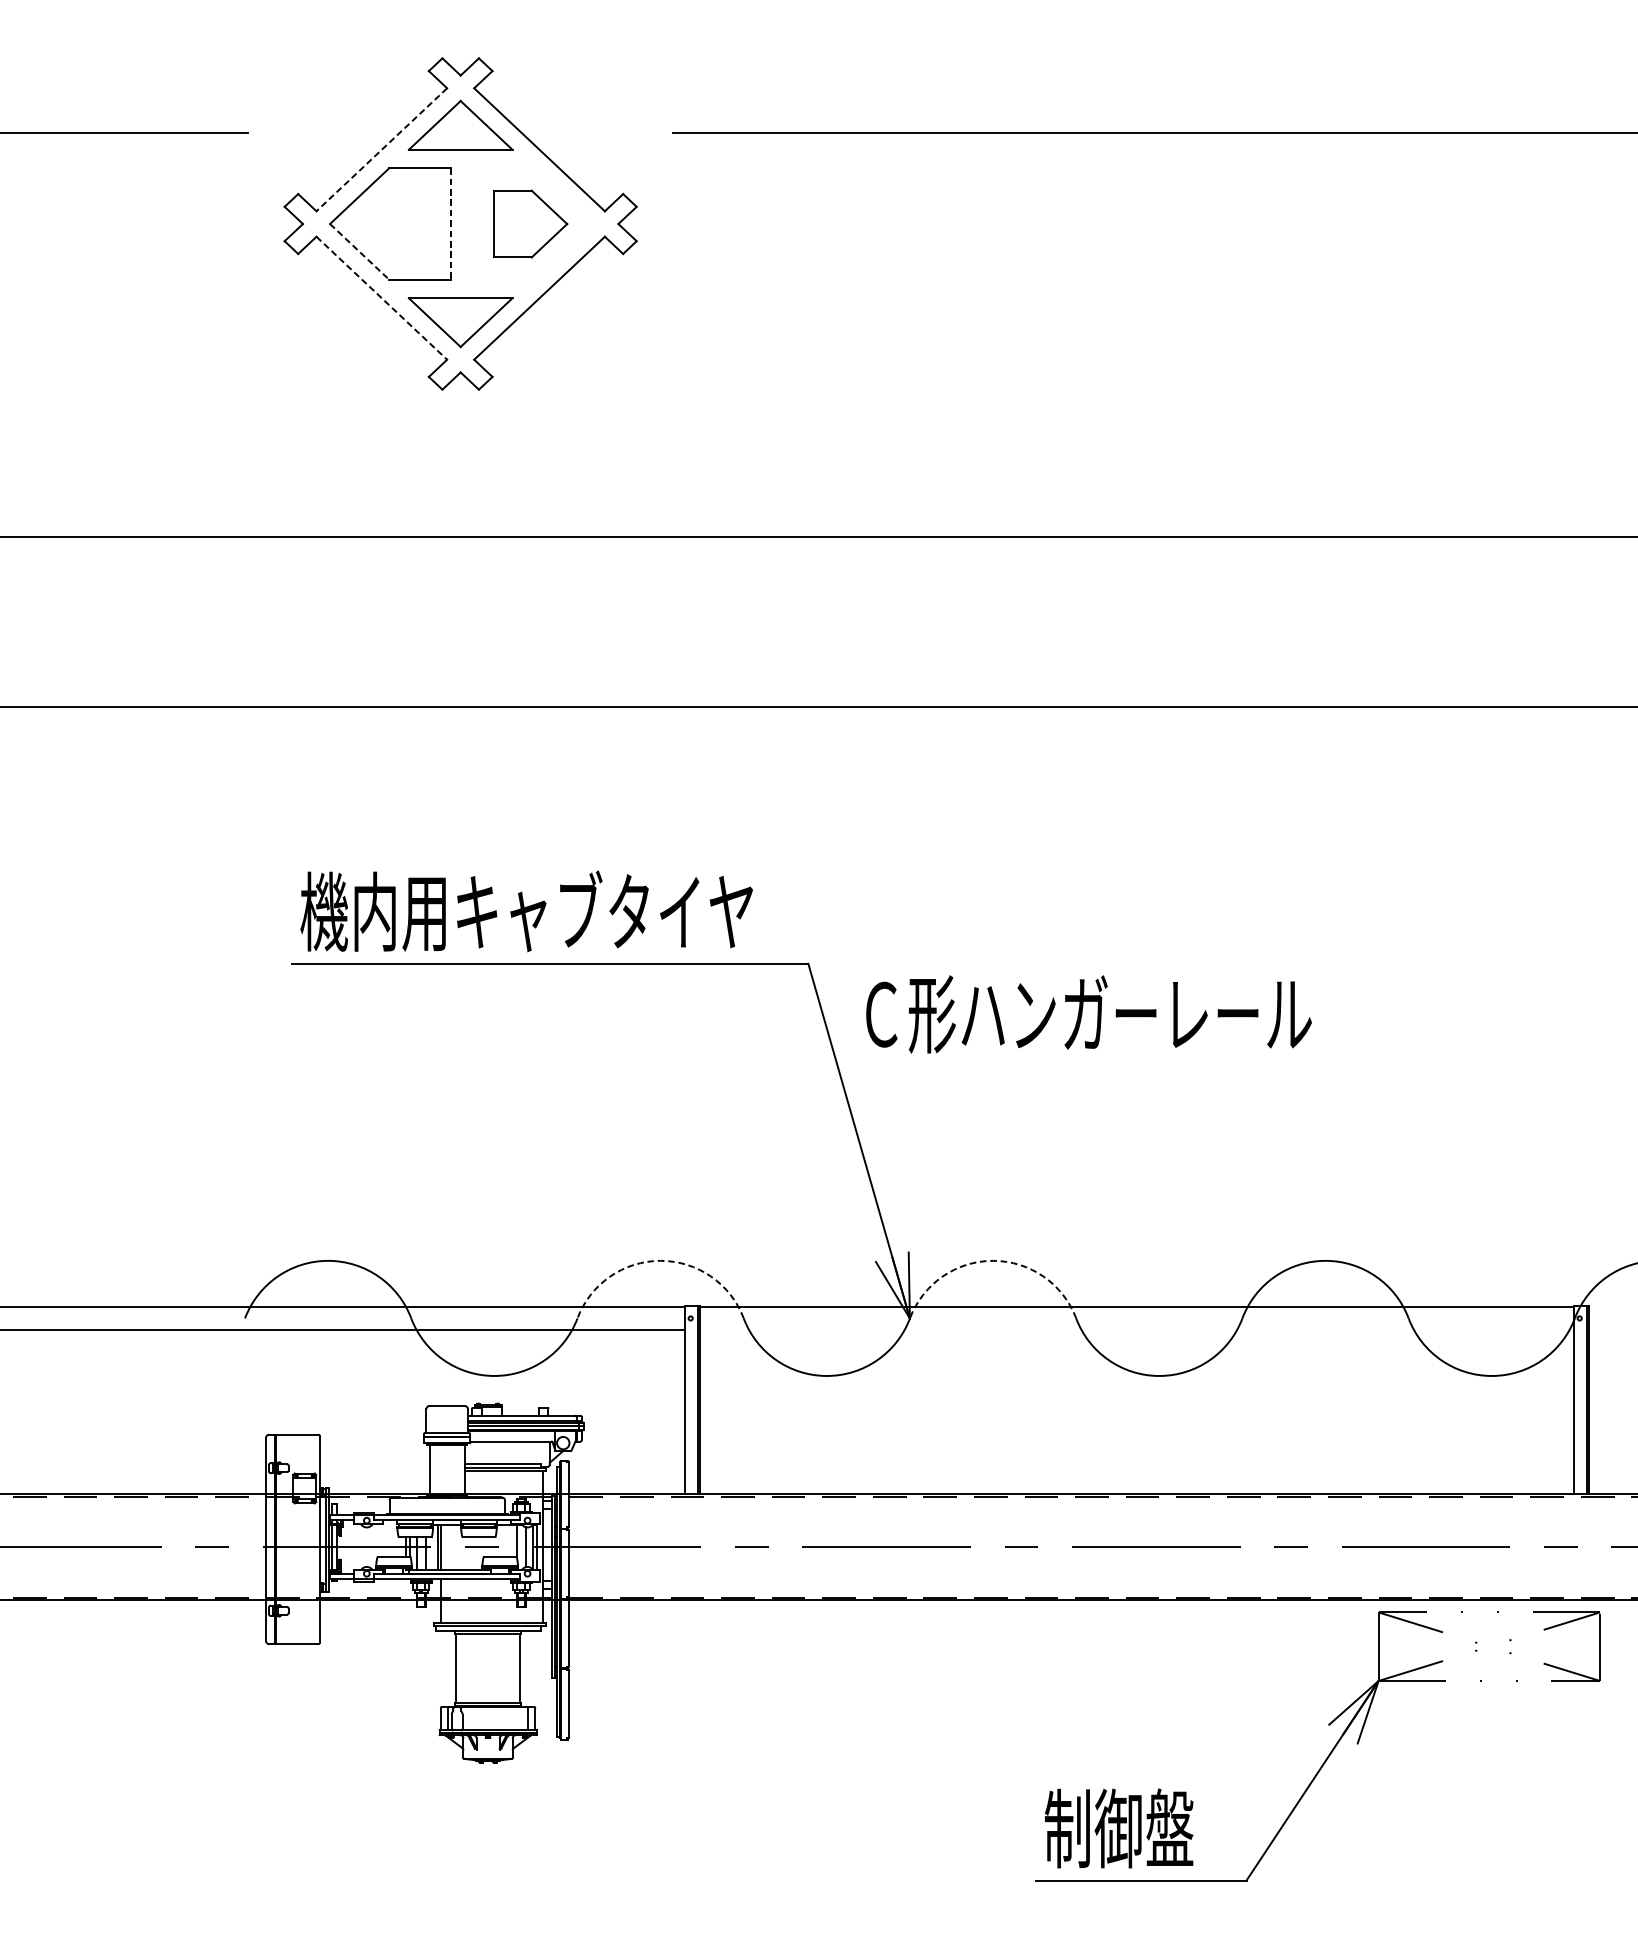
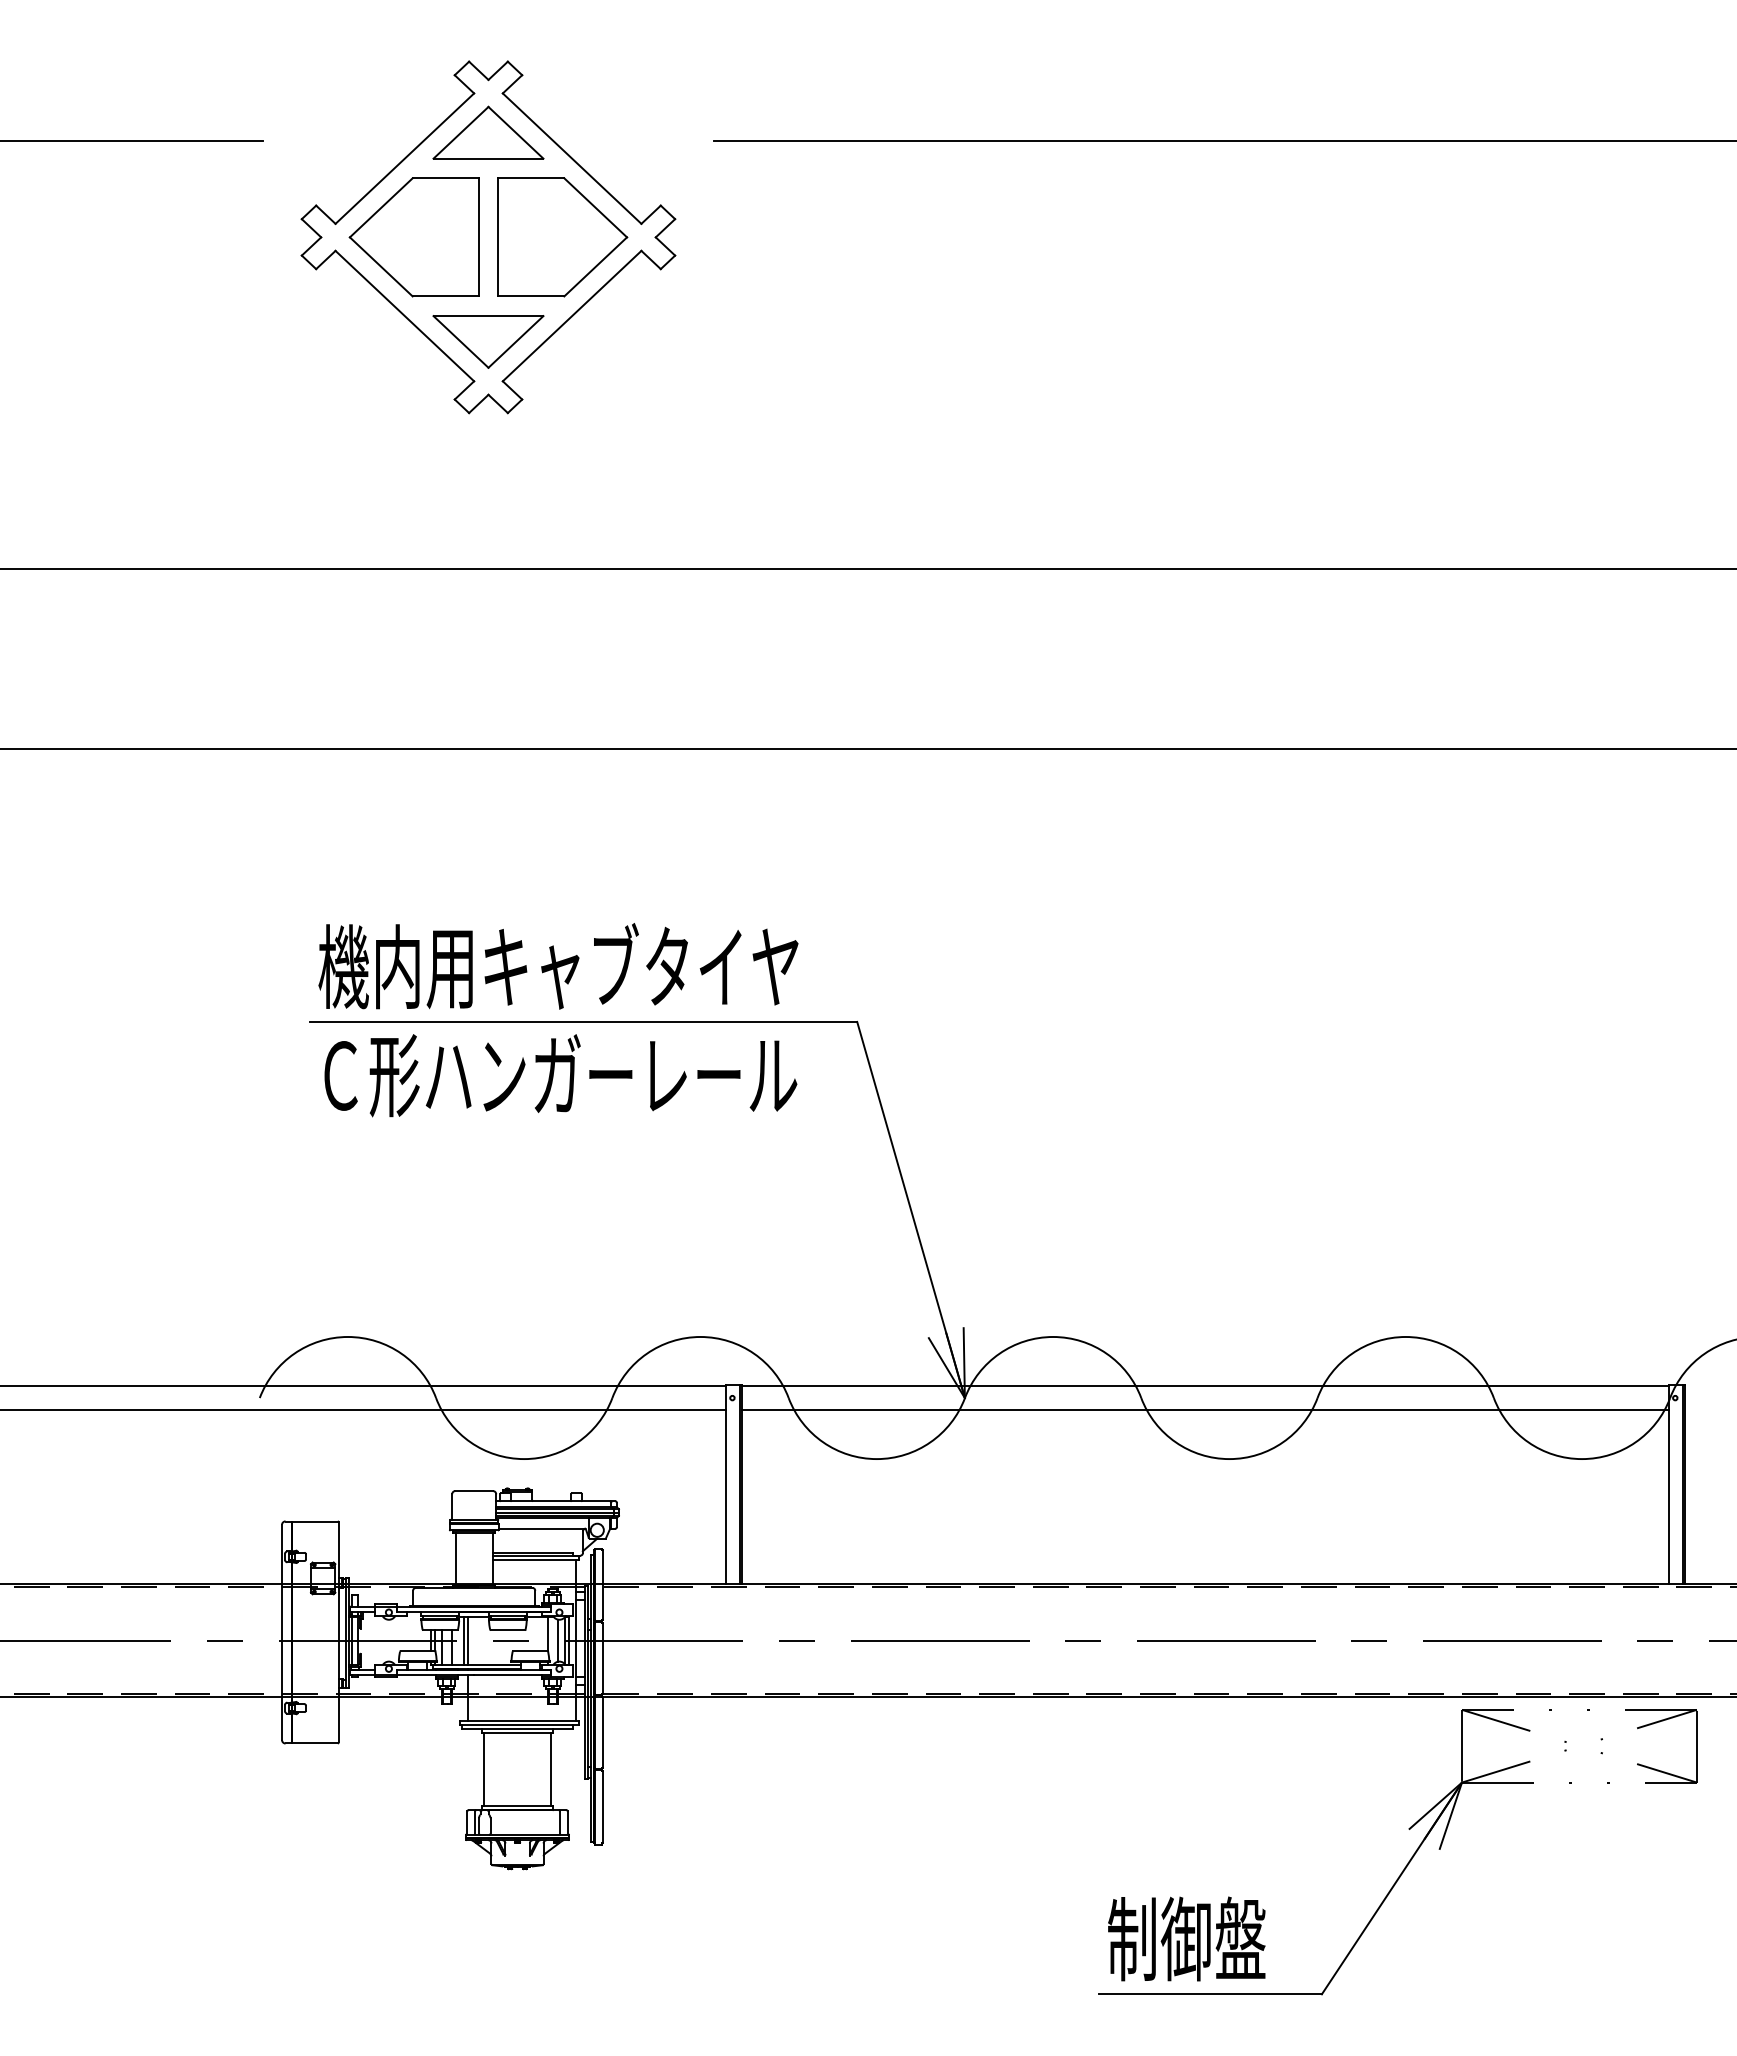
line: (381, 149) -> (404, 158), dashed -> solid
line: (451, 224) -> (478, 237), dashed -> solid
part: (530, 224) -> (562, 237), size x1.67
line: (359, 252) -> (381, 267), dashed -> solid
line: (382, 298) -> (405, 316), dashed -> solid
text: (1088, 1014) -> (560, 1075), moved
arc: (660, 1260) -> (700, 1336), dashed -> solid
arc: (993, 1260) -> (1053, 1336), dashed -> solid
line: (1136, 1330) -> (1205, 1410), added

